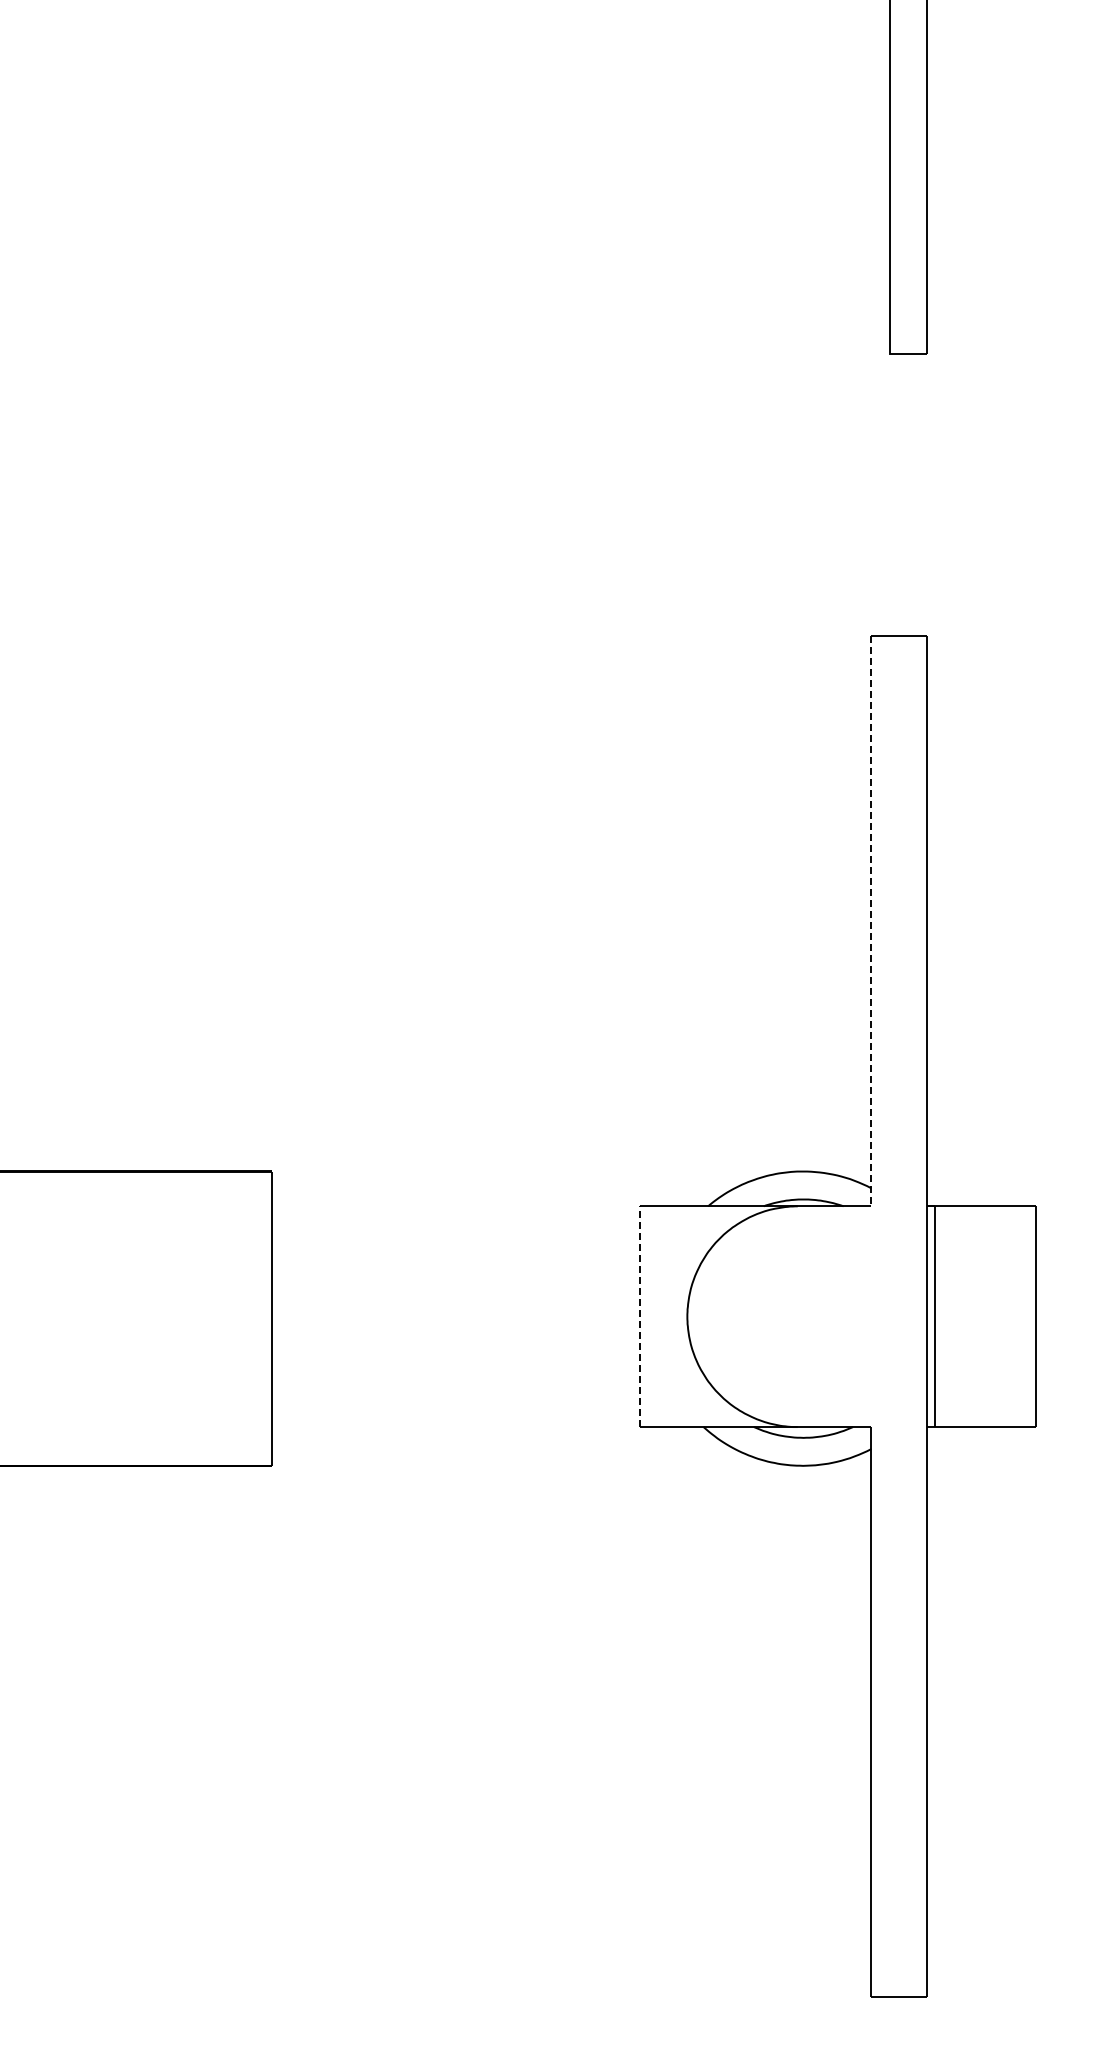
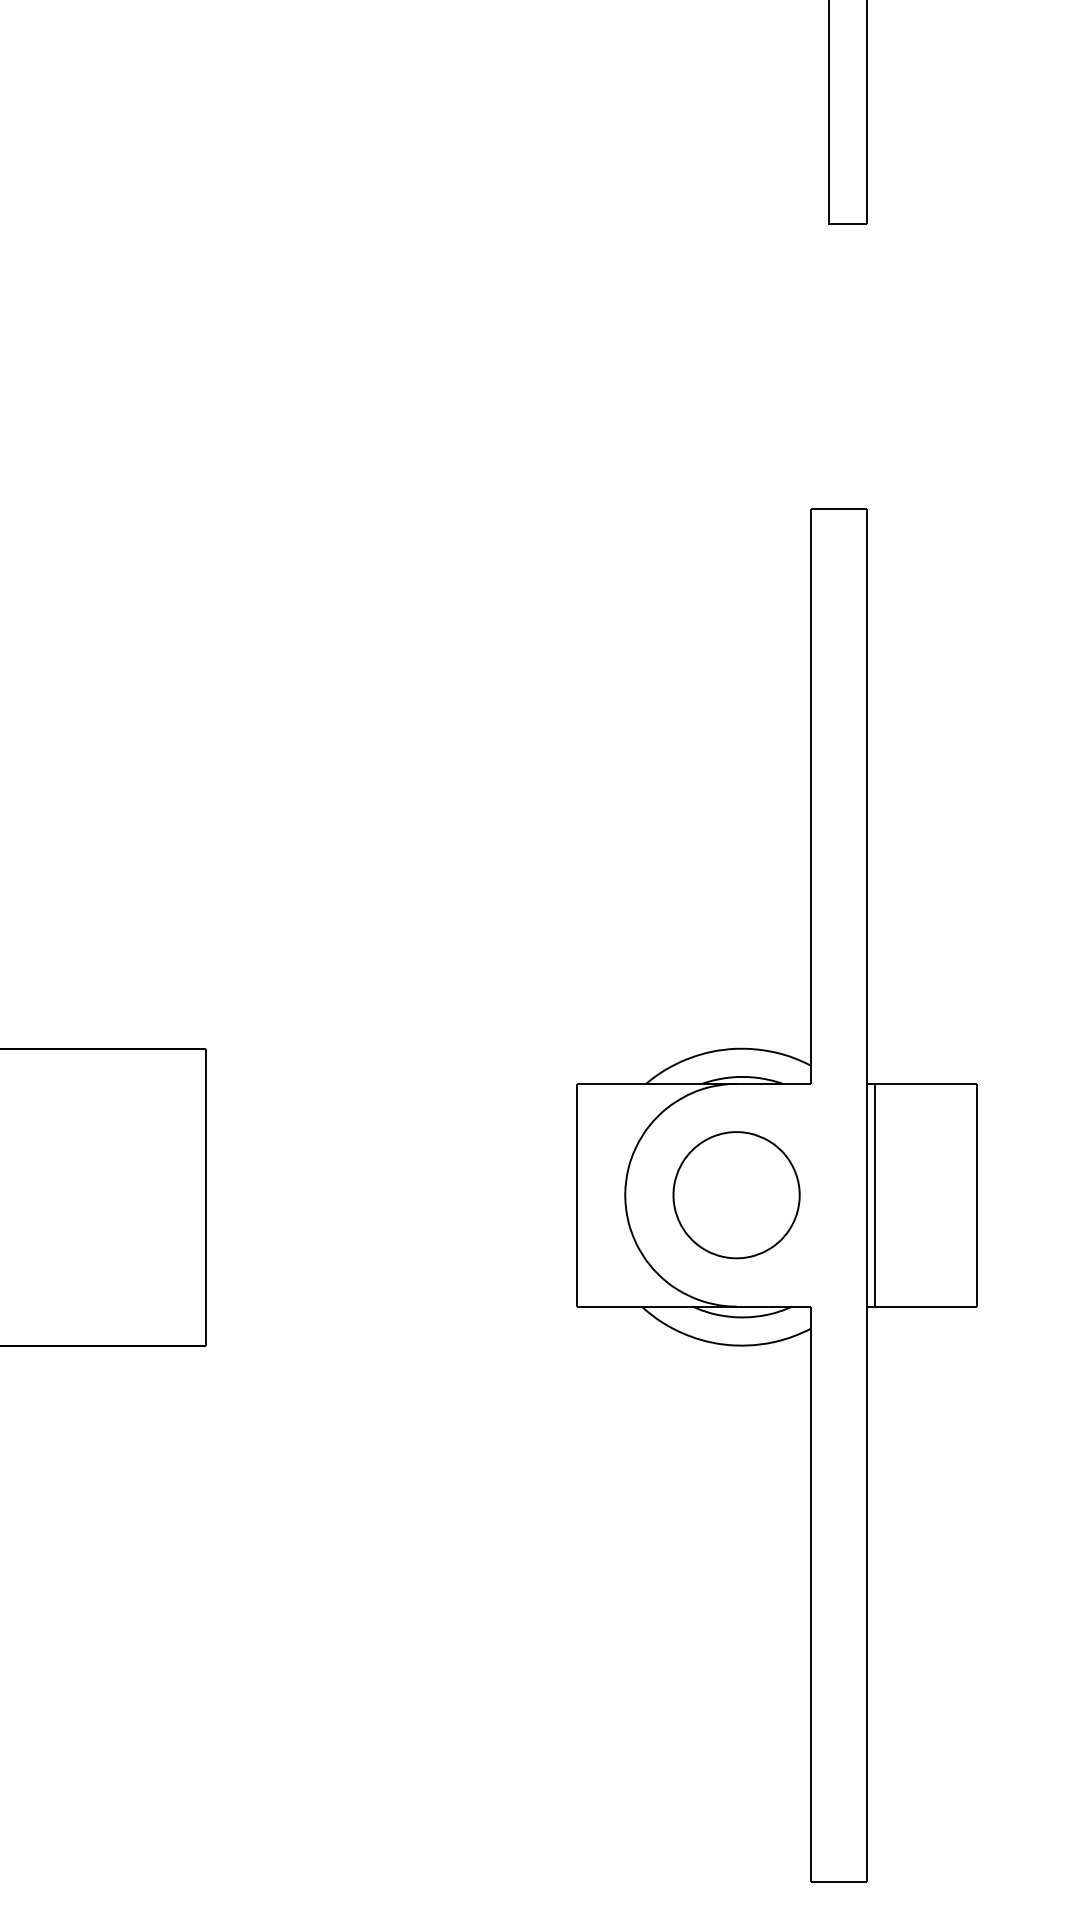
line: (871, 921) -> (811, 796), dashed -> solid
line: (639, 1316) -> (576, 1195), dashed -> solid
part: (797, 1316) -> (736, 1195), added

